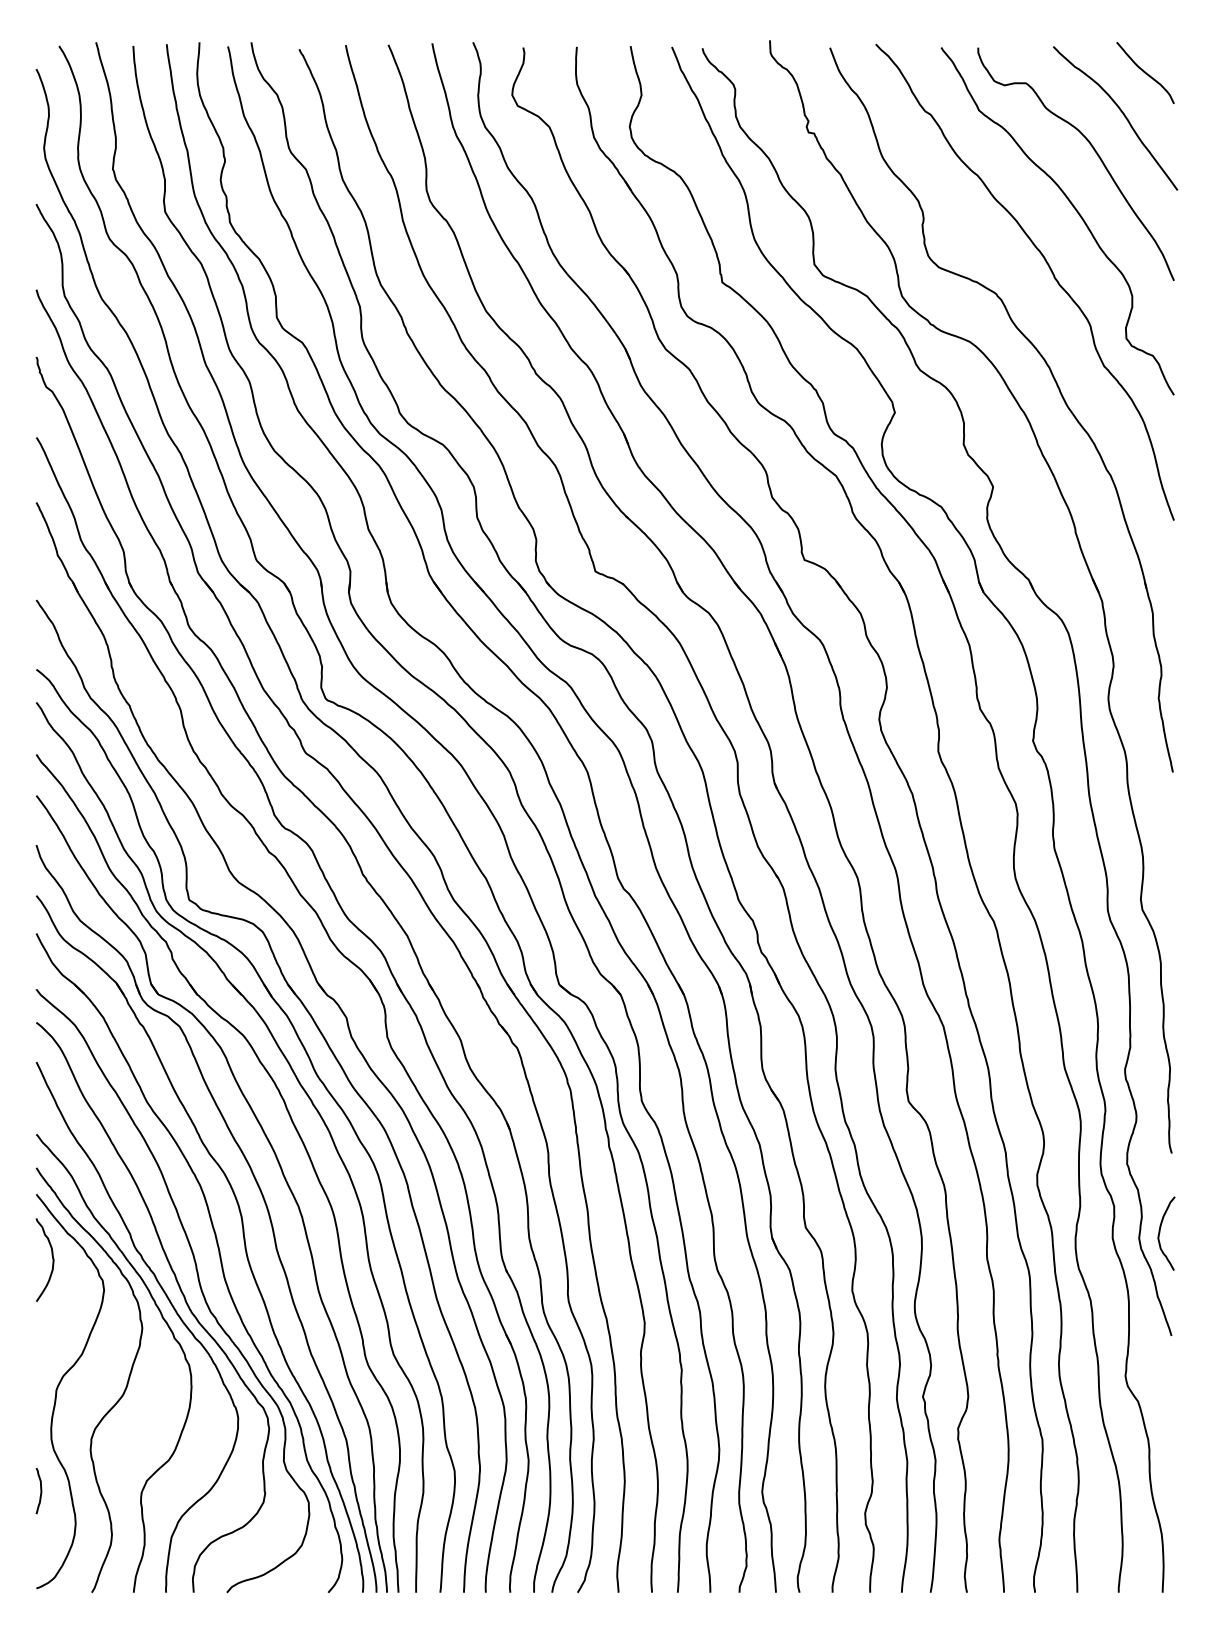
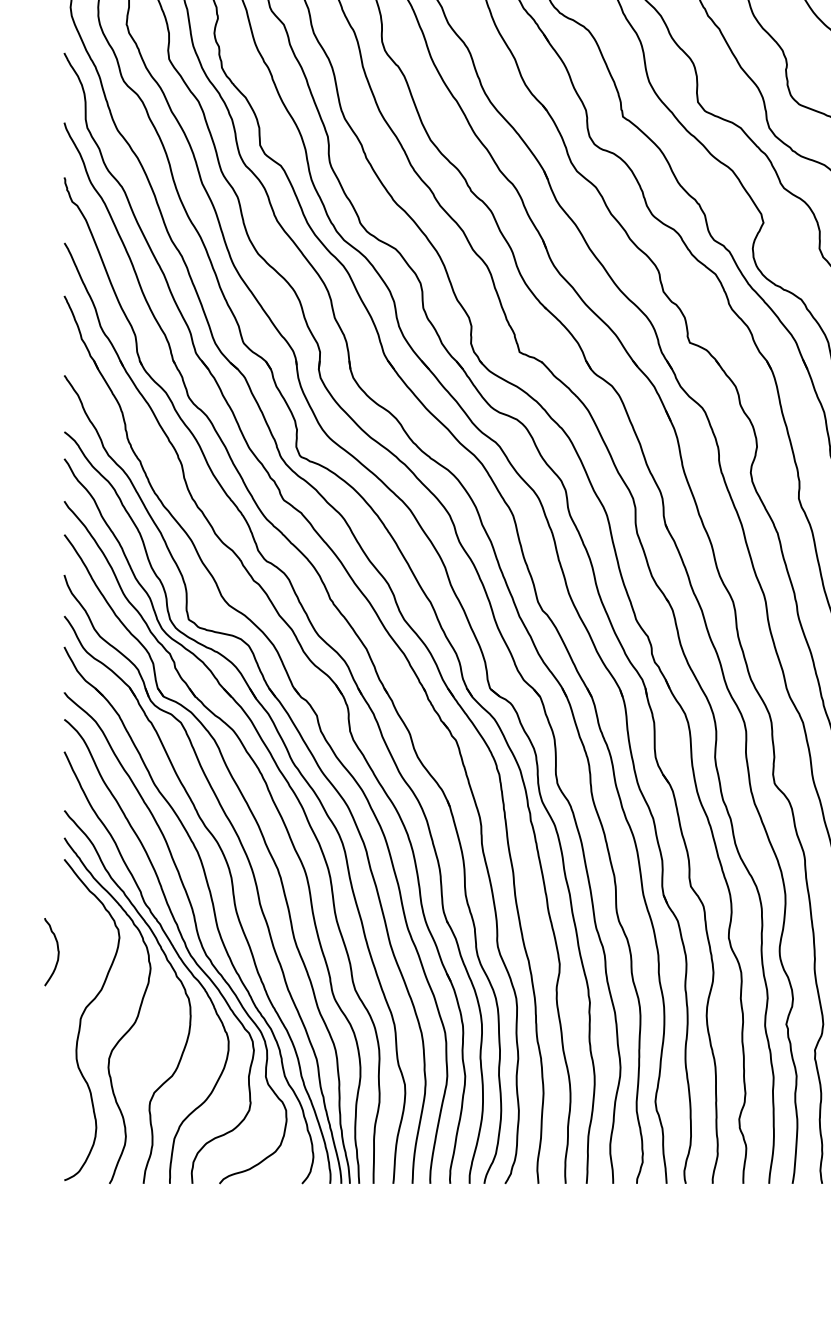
curve: (52, 1259) -> (57, 951), moved
curve: (40, 1491) -> (67, 1101), removed

